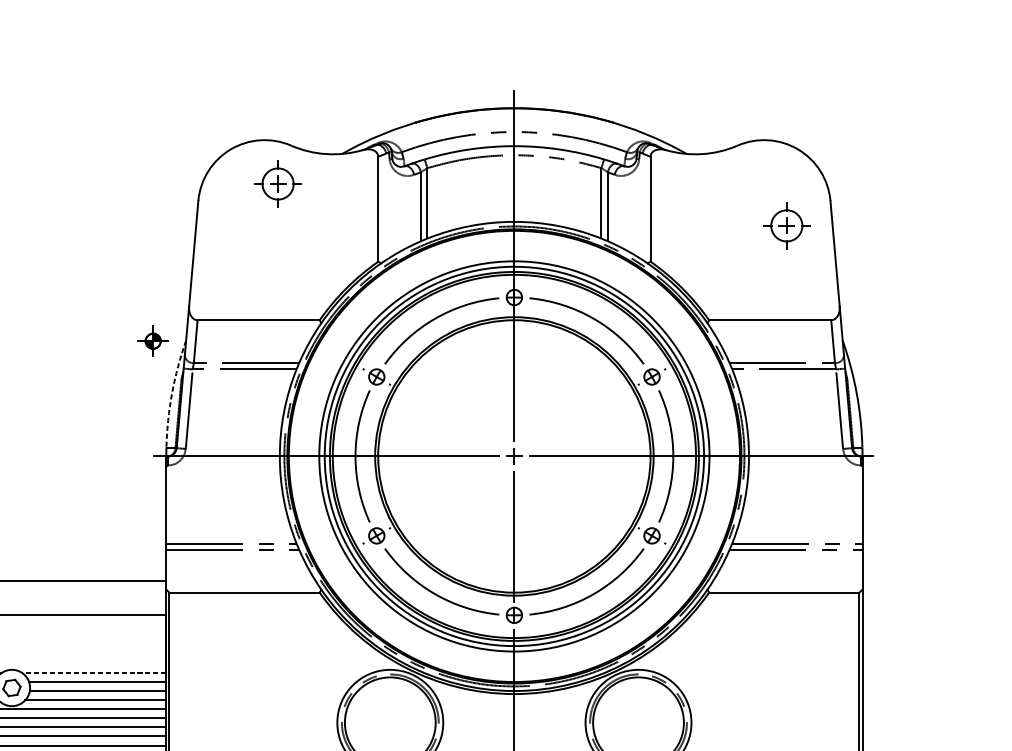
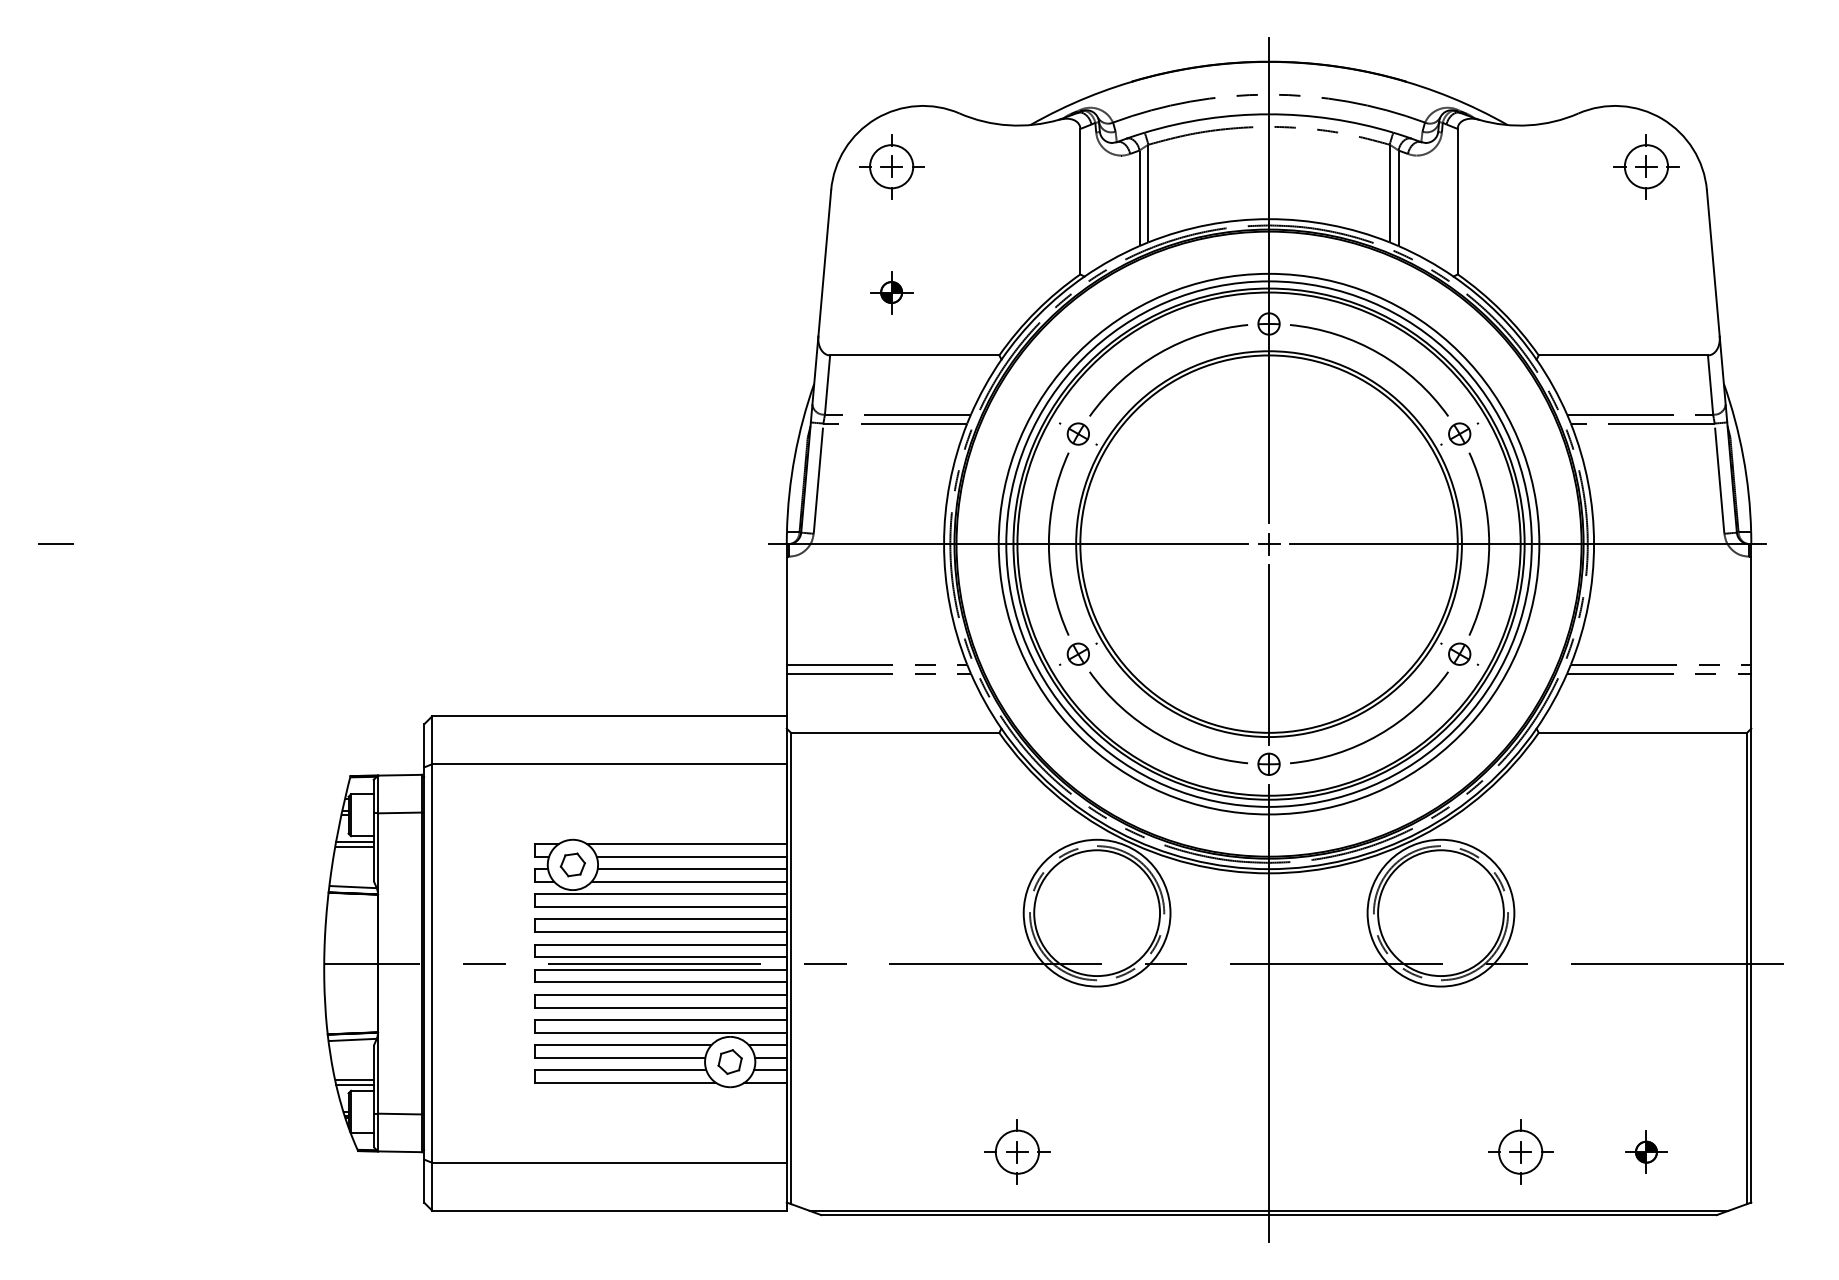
part: (277, 183) -> (891, 166), moved
part: (786, 225) -> (1646, 166), moved
part: (153, 341) -> (891, 292), moved
arc: (171, 393) -> (794, 456), dashed -> solid
line: (93, 672) -> (686, 843), dashed -> solid

